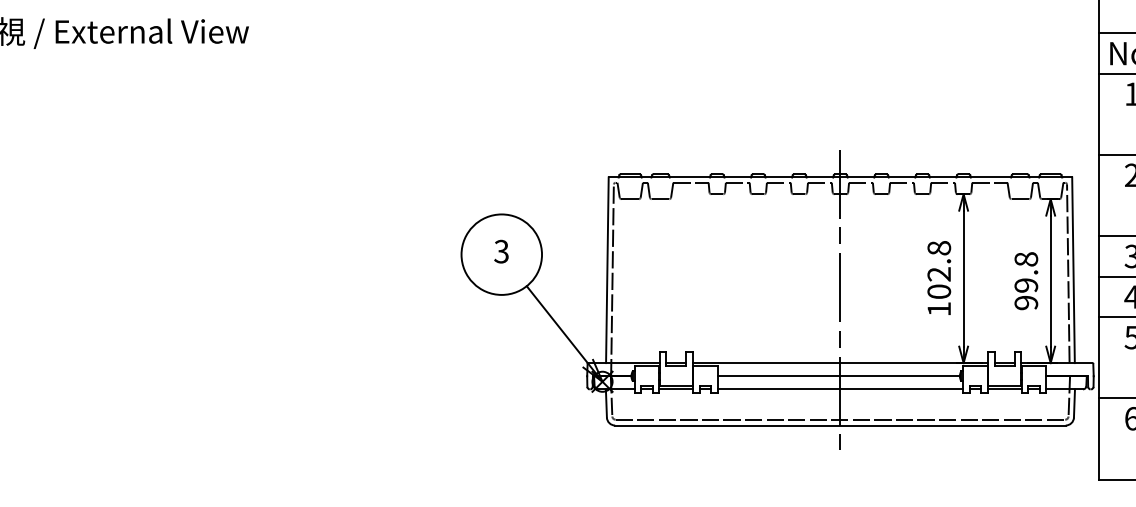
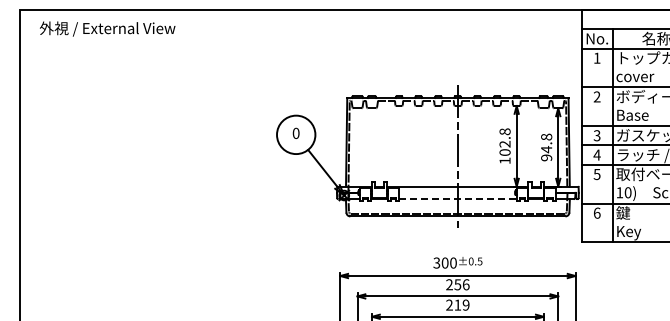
text: (500, 251) -> (295, 133), 3 -> 0
text: (1026, 285) -> (546, 149), 99.8 -> 94.8
line: (837, 375) -> (456, 192), removed
line: (839, 390) -> (457, 199), solid -> dashed

